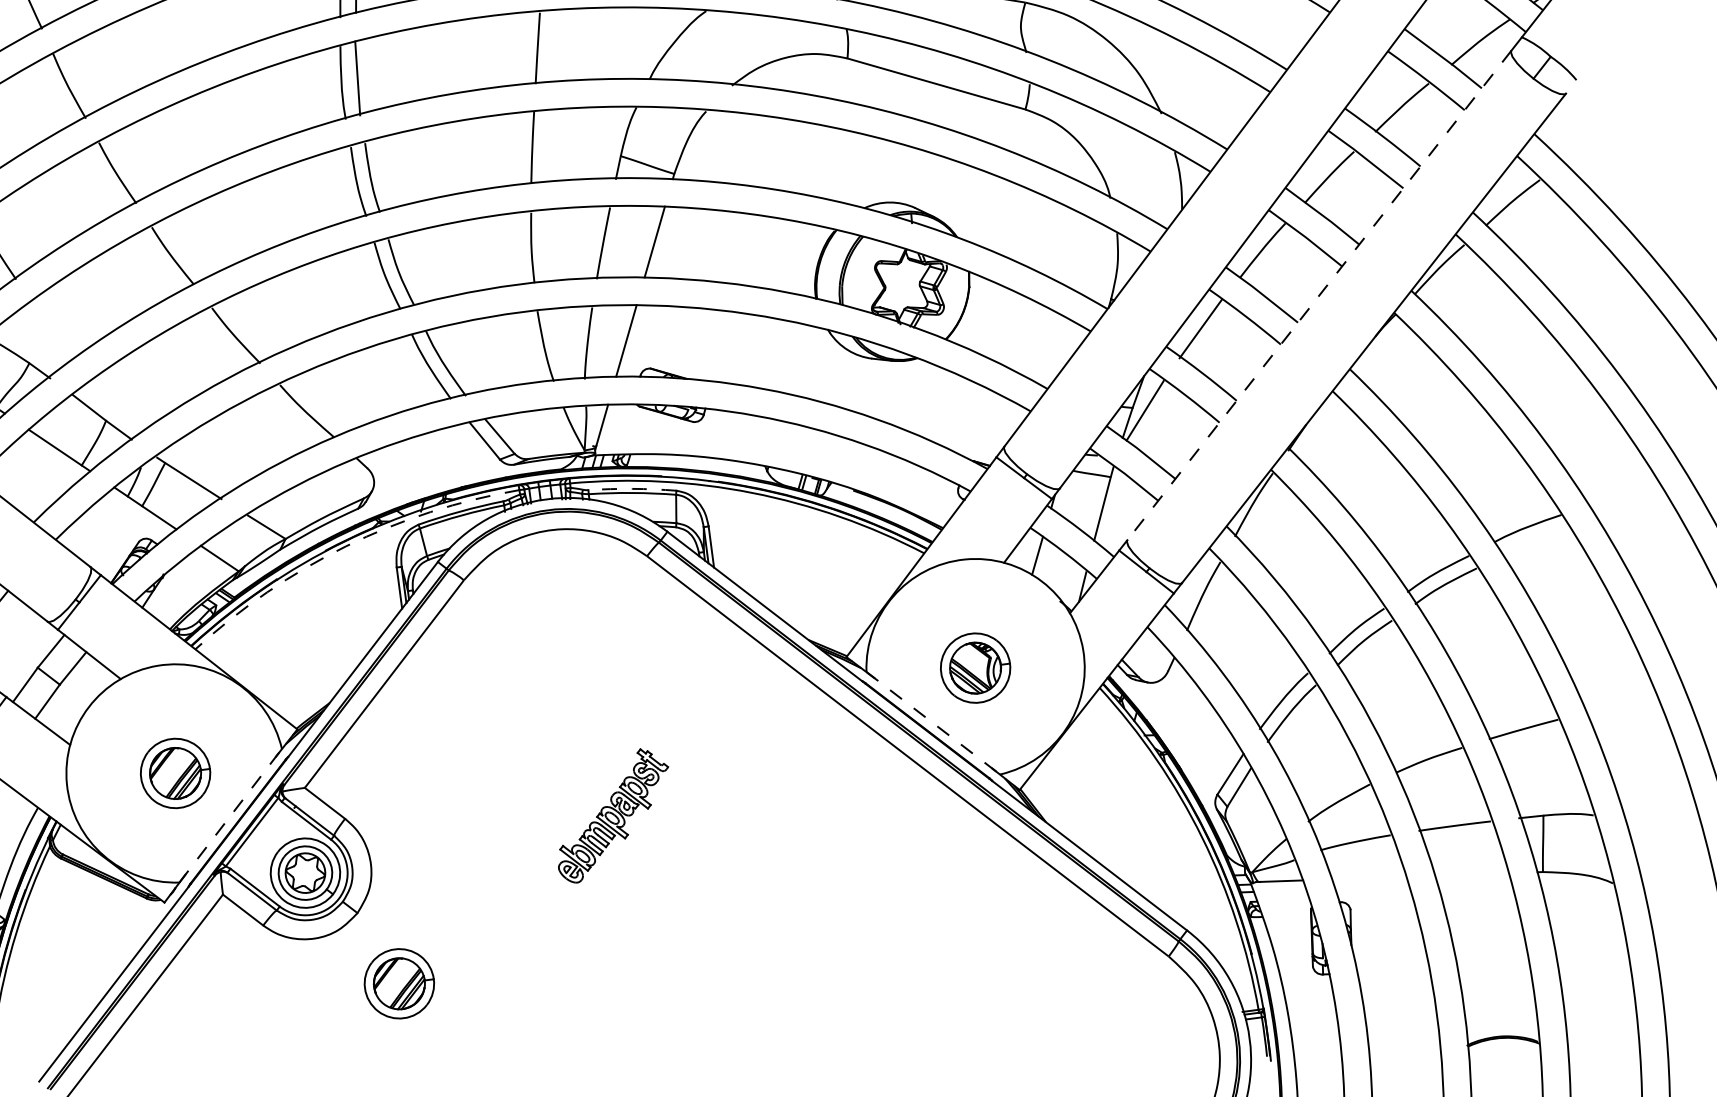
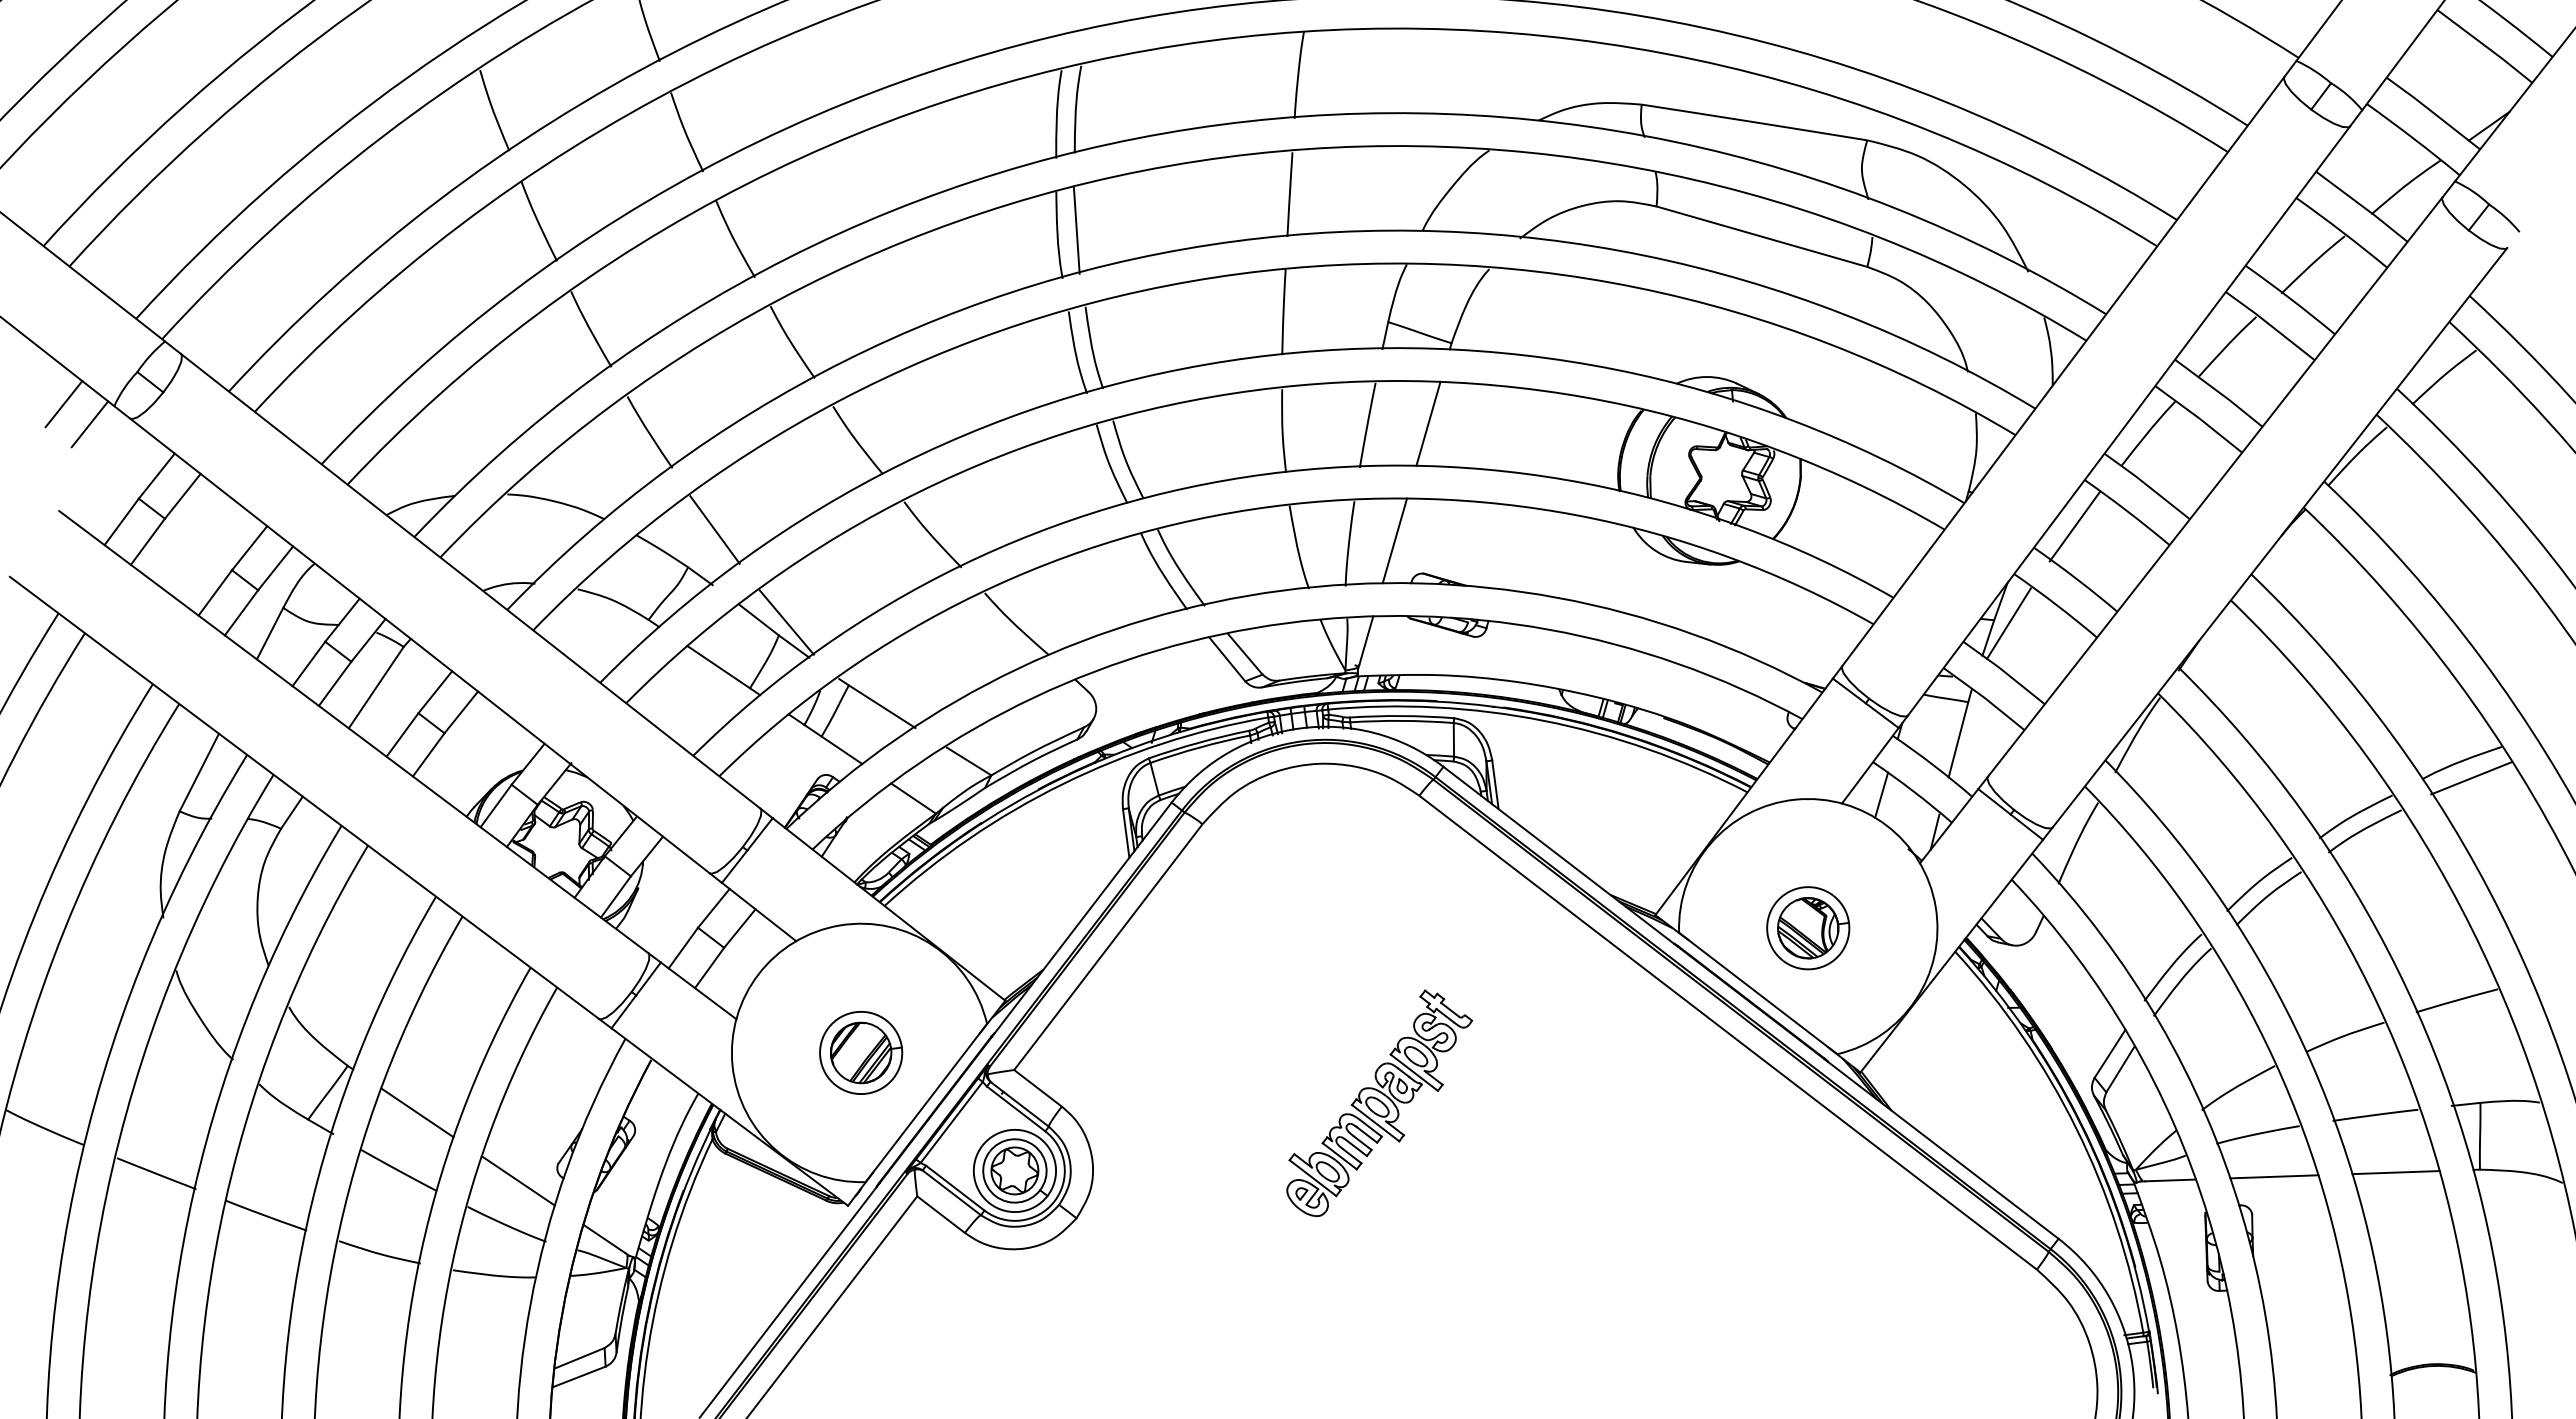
line: (1318, 295) -> (2214, 487), dashed -> solid
line: (51, 331) -> (714, 529), added
line: (112, 409) -> (786, 622), added
arc: (632, 489) -> (1402, 716), dashed -> solid
line: (1535, 541) -> (2471, 778), added
arc: (345, 546) -> (1062, 784), dashed -> solid
line: (933, 723) -> (1758, 993), dashed -> solid
part: (613, 815) -> (1379, 1102), size x1.43
line: (230, 816) -> (926, 1103), dashed -> solid
line: (1471, 874) -> (2395, 1172), added
line: (1369, 877) -> (2274, 1176), added
part: (399, 983) -> (1126, 1301), removed

